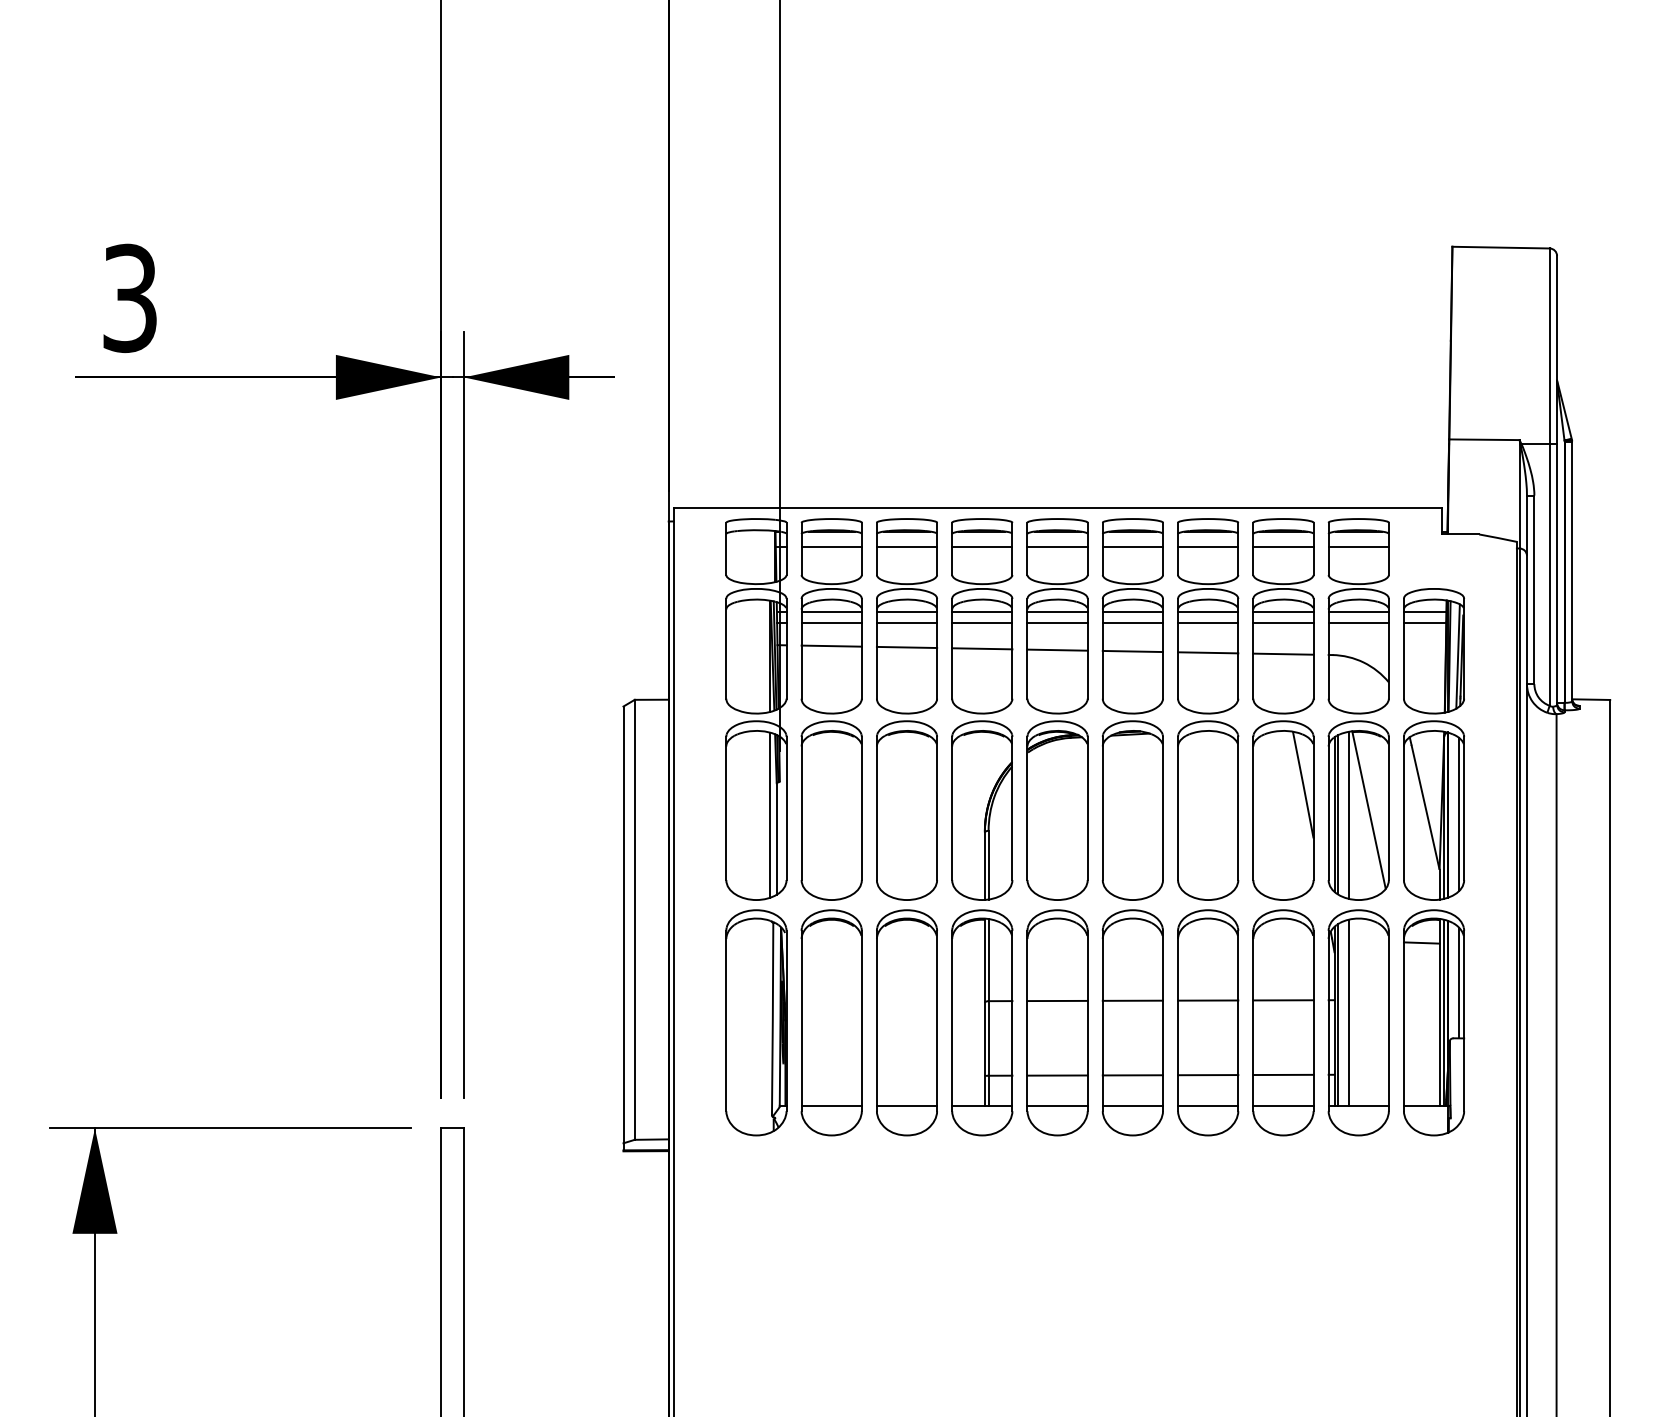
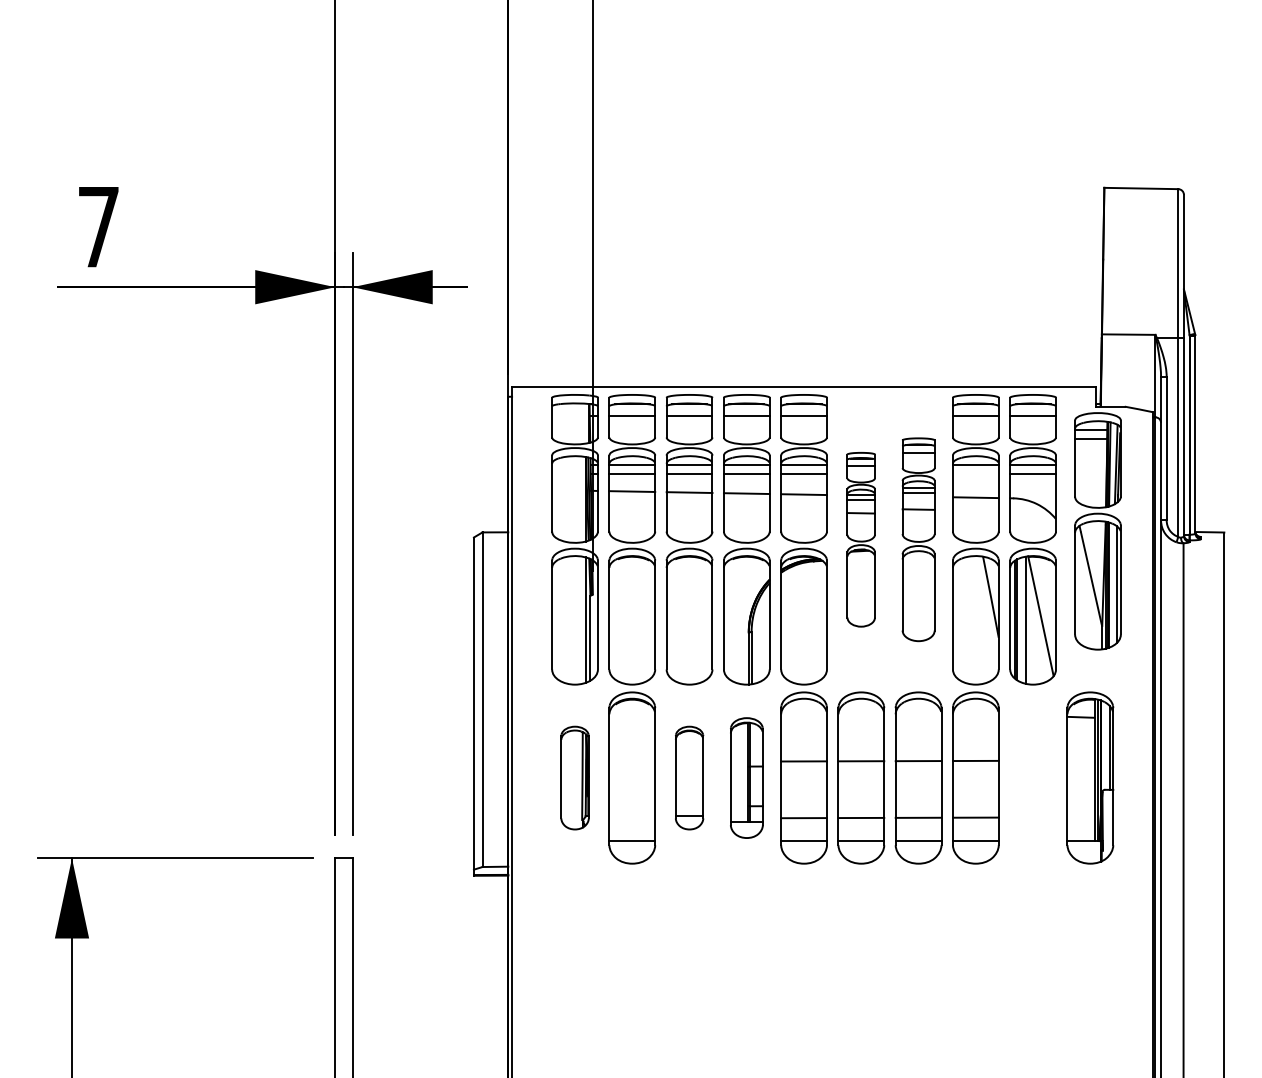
text: (129, 298) -> (98, 227), 3 -> 7
line: (1283, 622) -> (975, 473), removed
part: (1132, 709) -> (861, 539), size x0.6
part: (1208, 709) -> (918, 539), size x0.7
part: (1433, 744) -> (1097, 531), moved
part: (756, 1022) -> (575, 777), size x0.6
part: (906, 1022) -> (689, 777), size x0.6
part: (982, 1022) -> (746, 777), size x0.7
part: (1358, 1022) -> (1032, 777), removed

